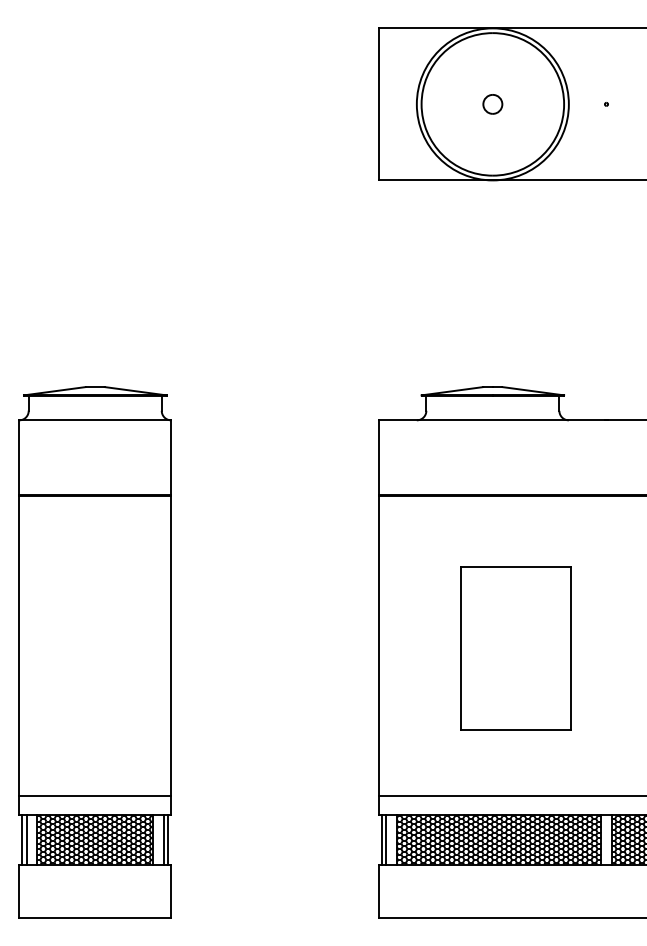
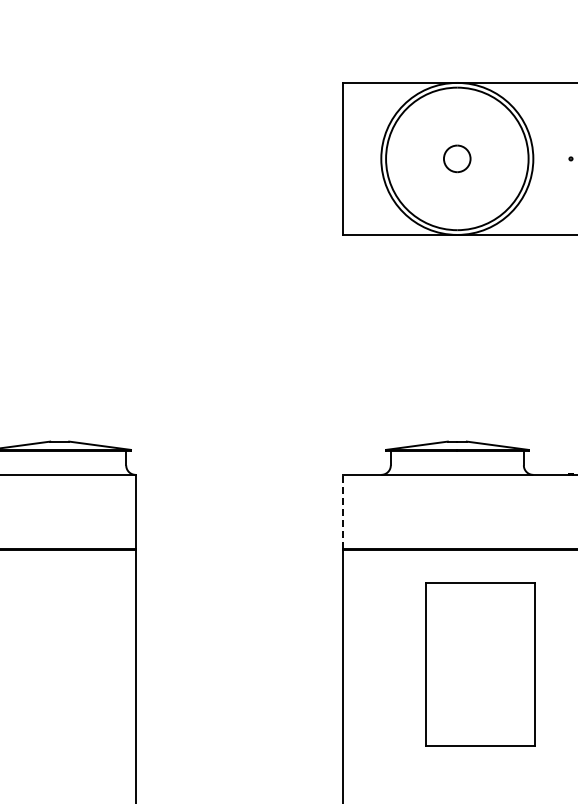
part: (492, 104) -> (456, 159), size x1.4
line: (378, 457) -> (342, 512), solid -> dashed
part: (515, 648) -> (479, 664), moved

